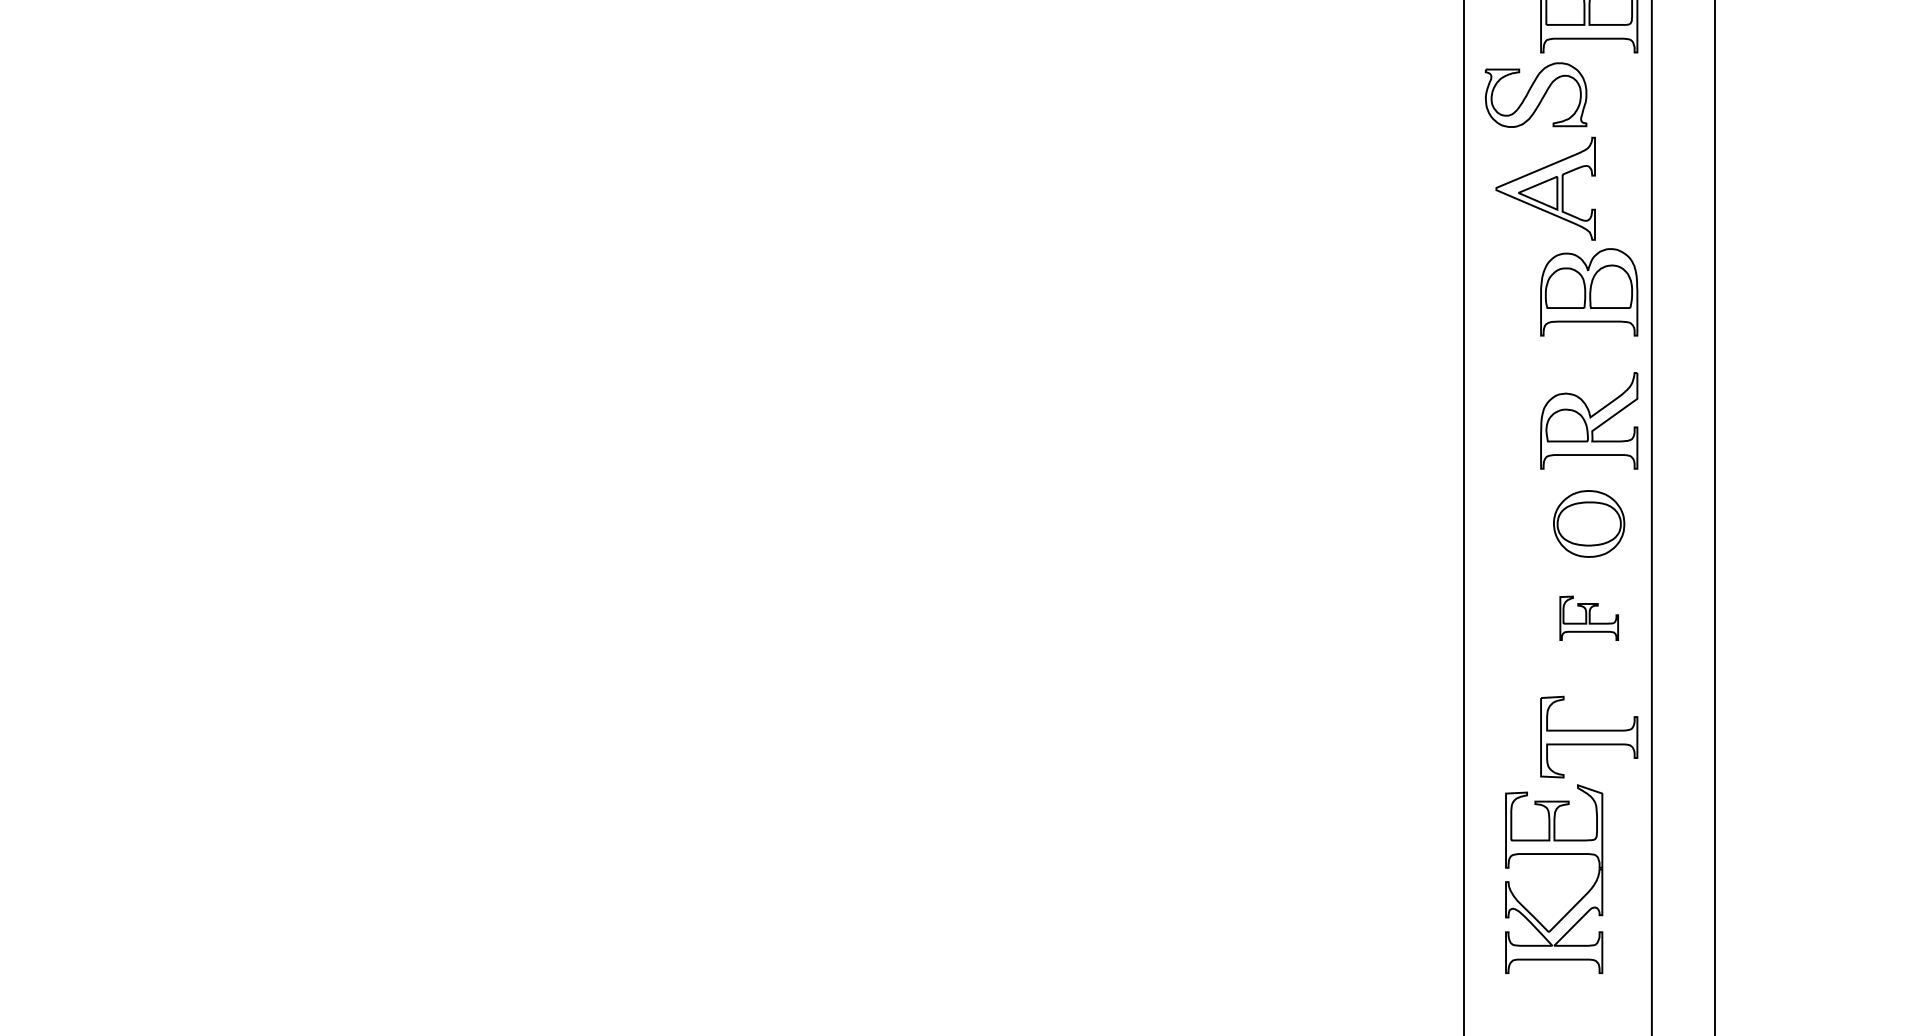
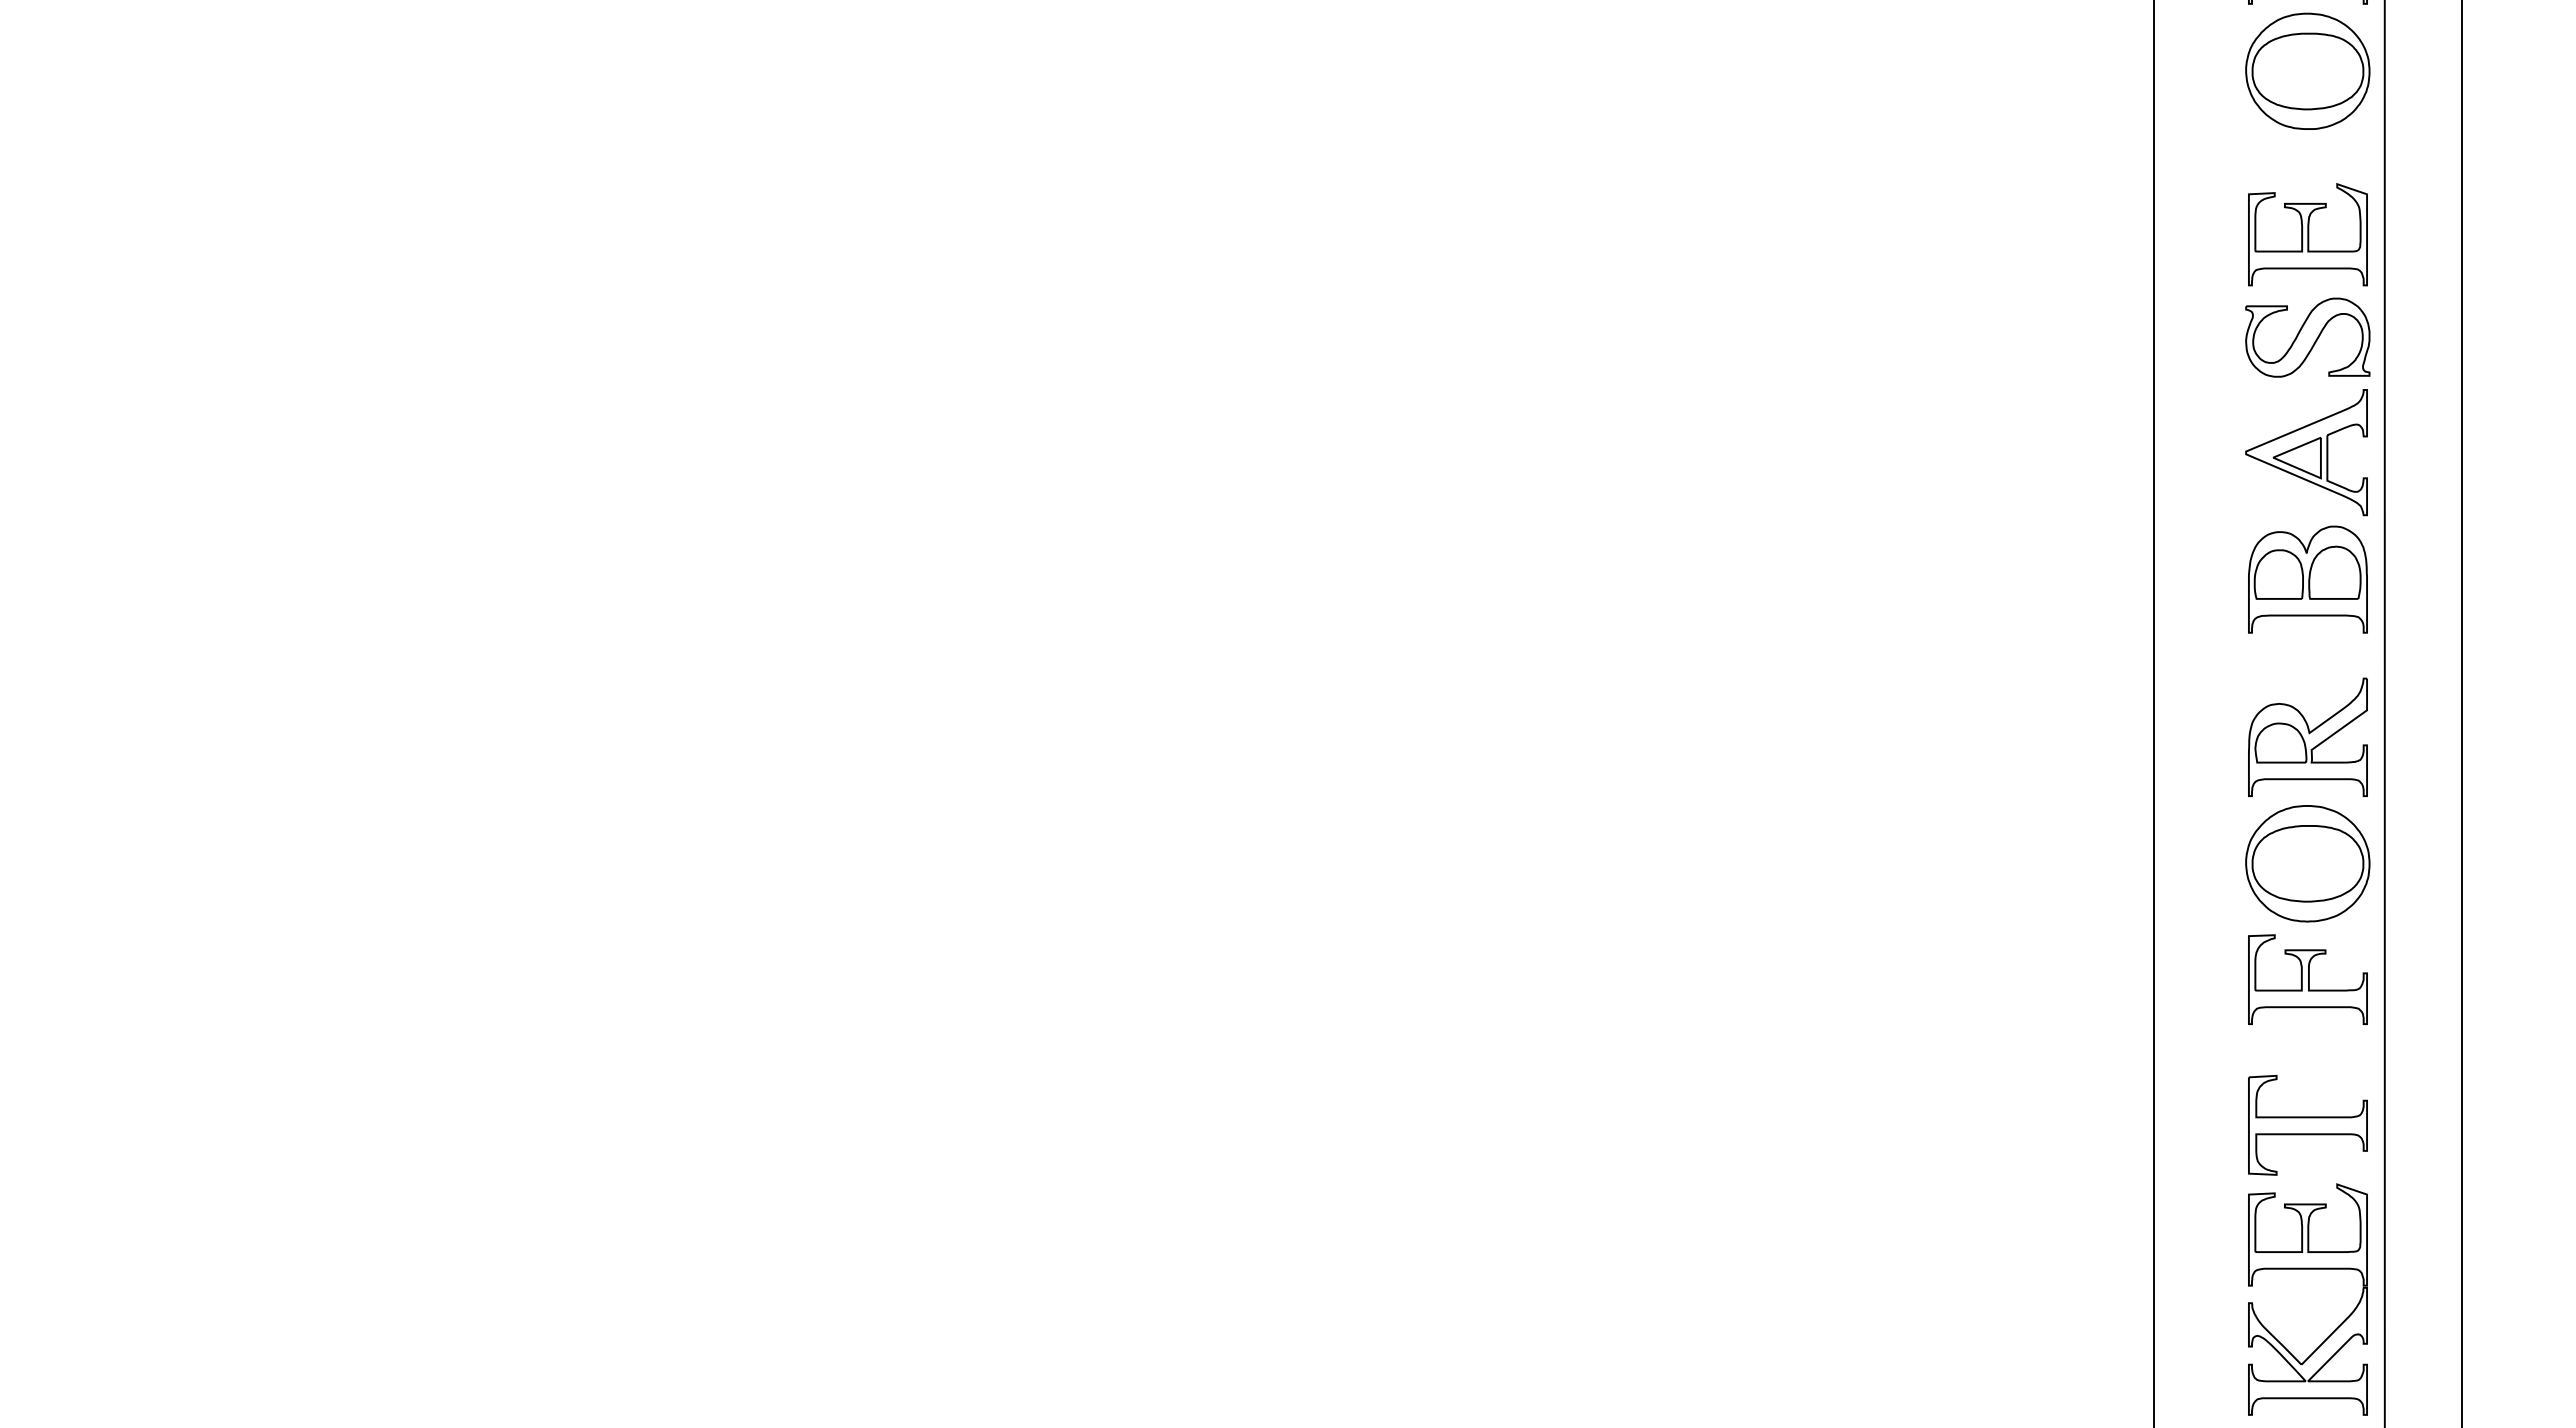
part: (1535, 94) -> (2307, 337), moved
part: (1545, 188) -> (2306, 452), moved
part: (1588, 523) -> (2307, 863), size x1.43
part: (1588, 618) -> (2307, 979), size x1.67
part: (1553, 854) -> (2307, 1269), moved

